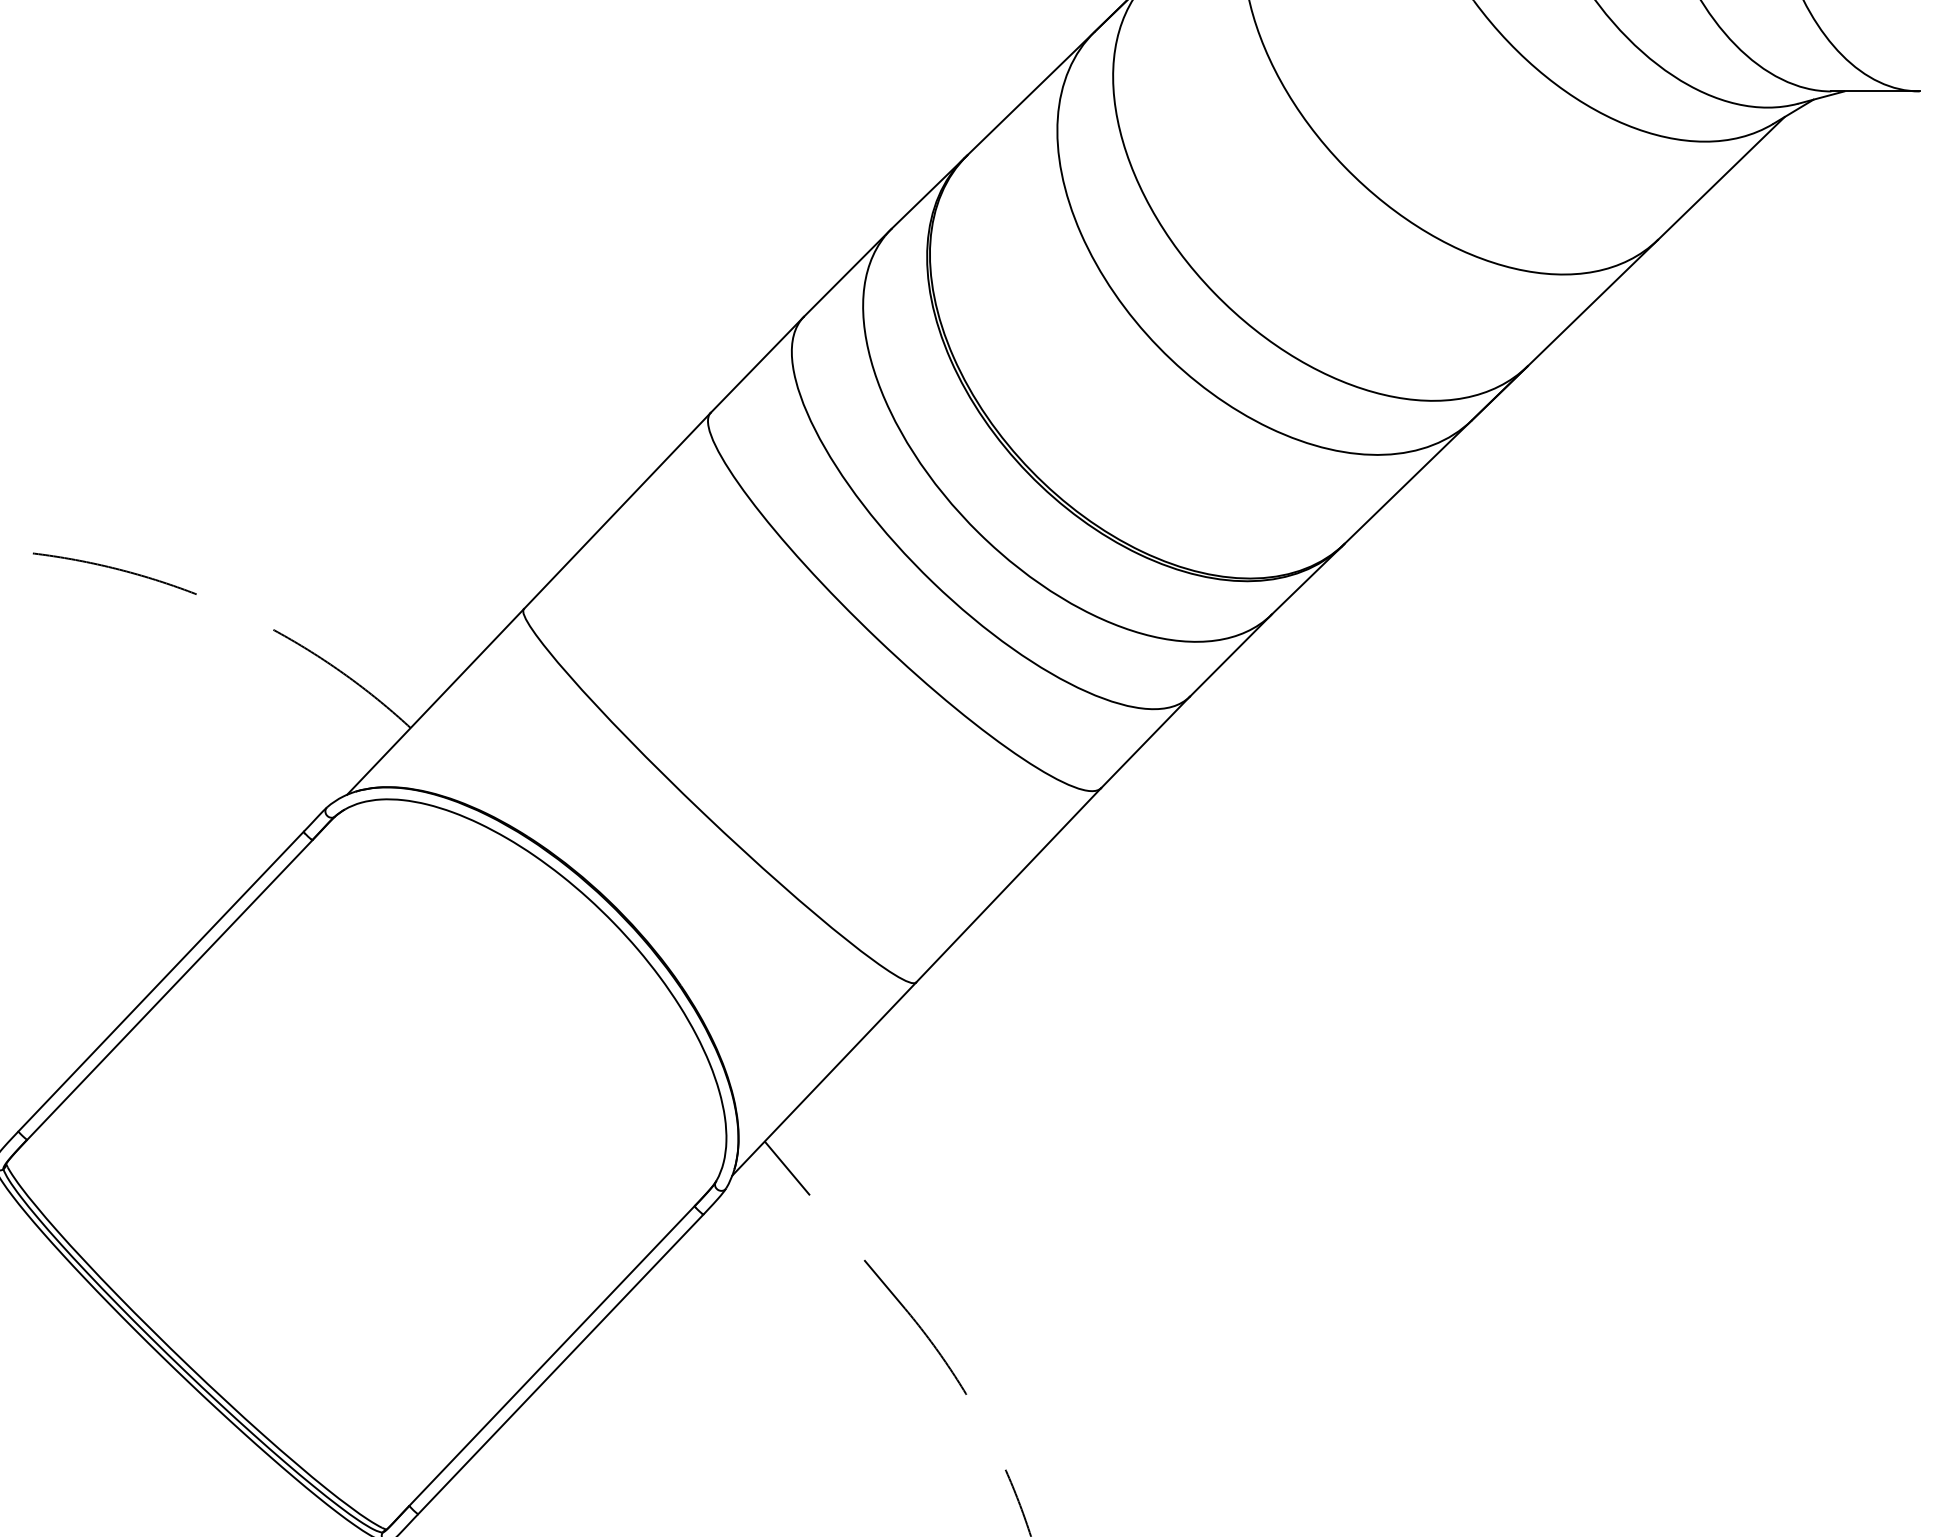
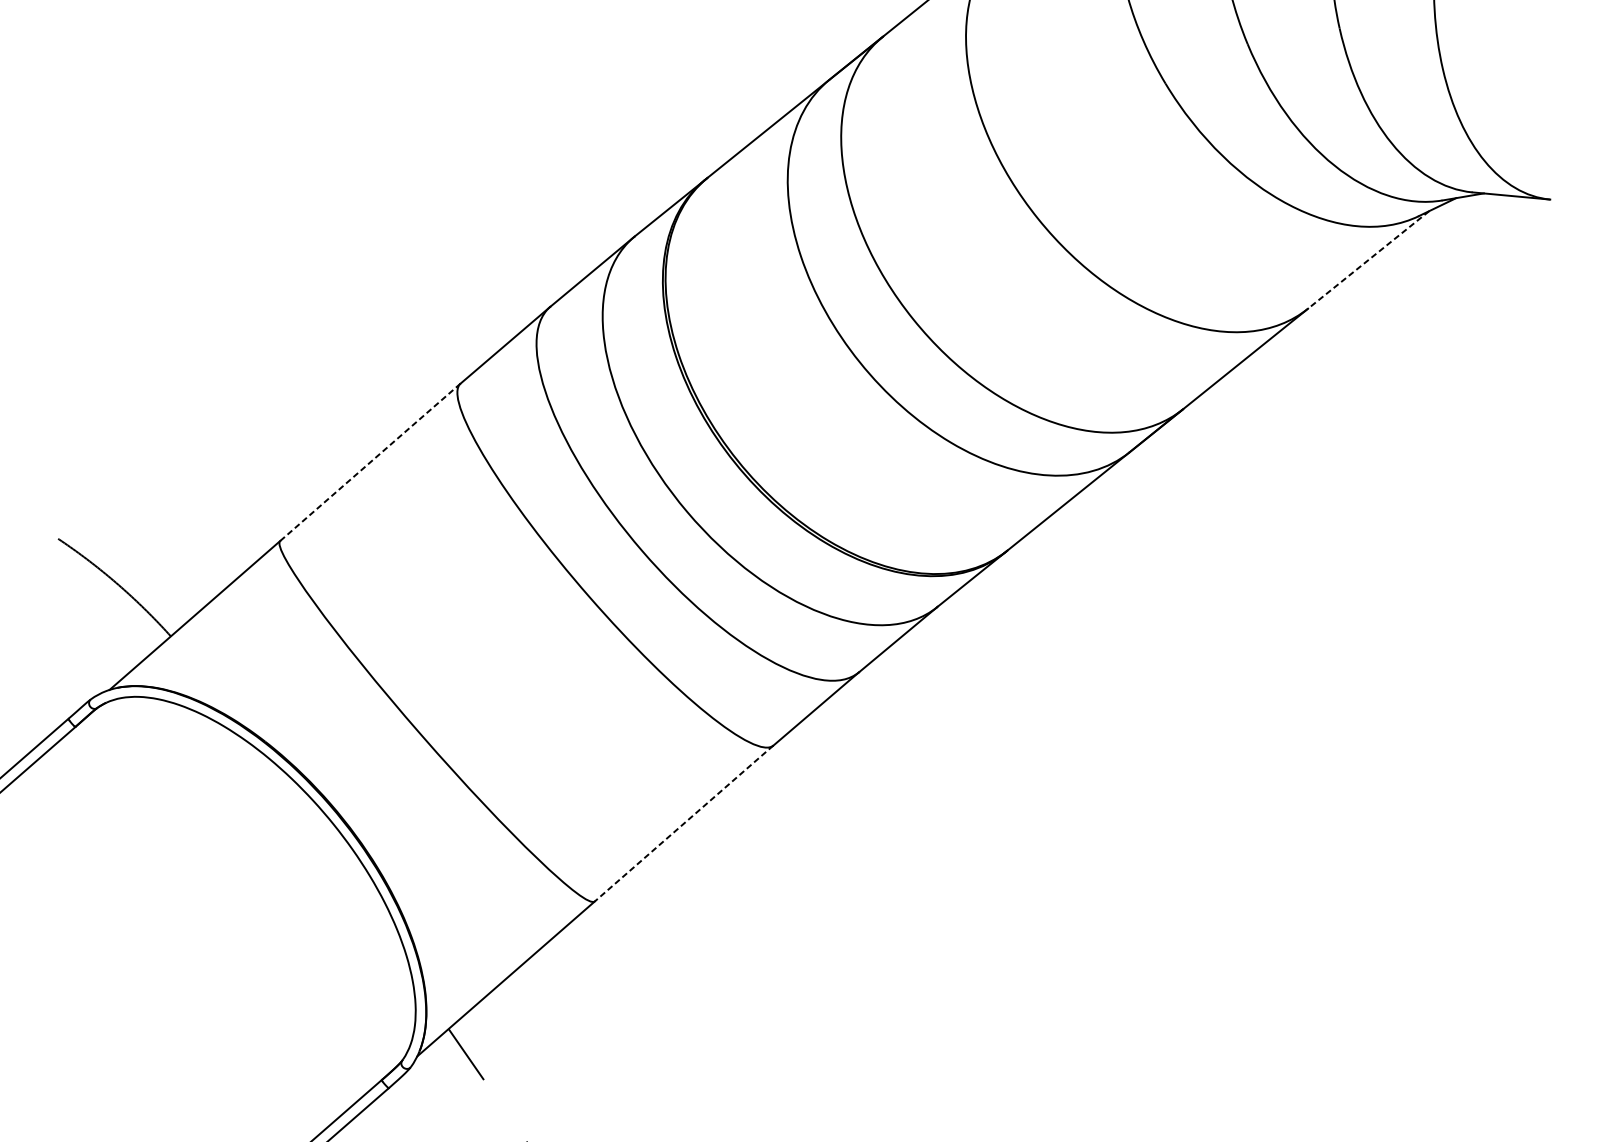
line: (1721, 178) -> (1368, 259), solid -> dashed
line: (617, 511) -> (370, 462), solid -> dashed
line: (1008, 885) -> (683, 823), solid -> dashed

